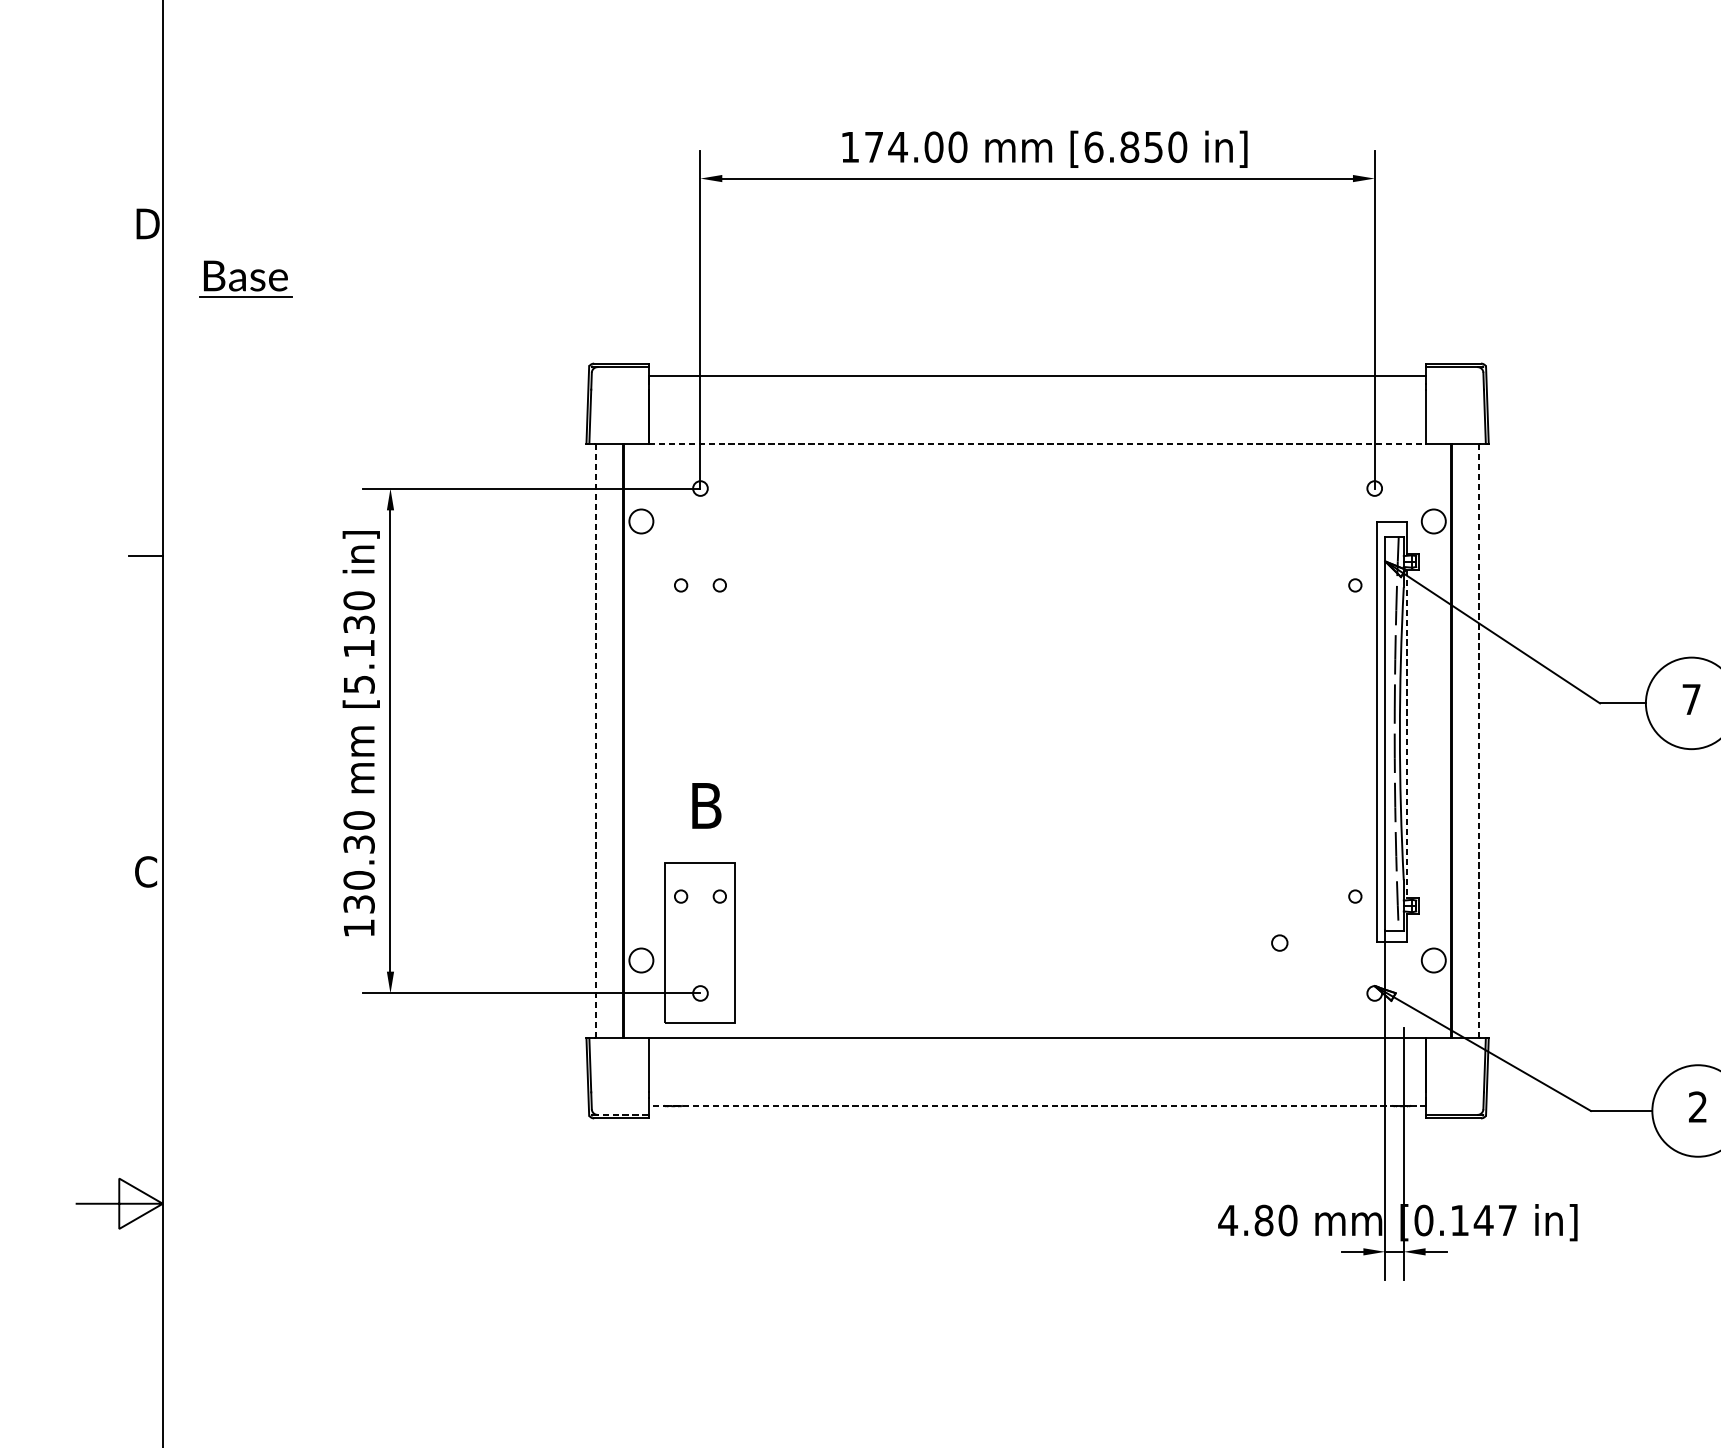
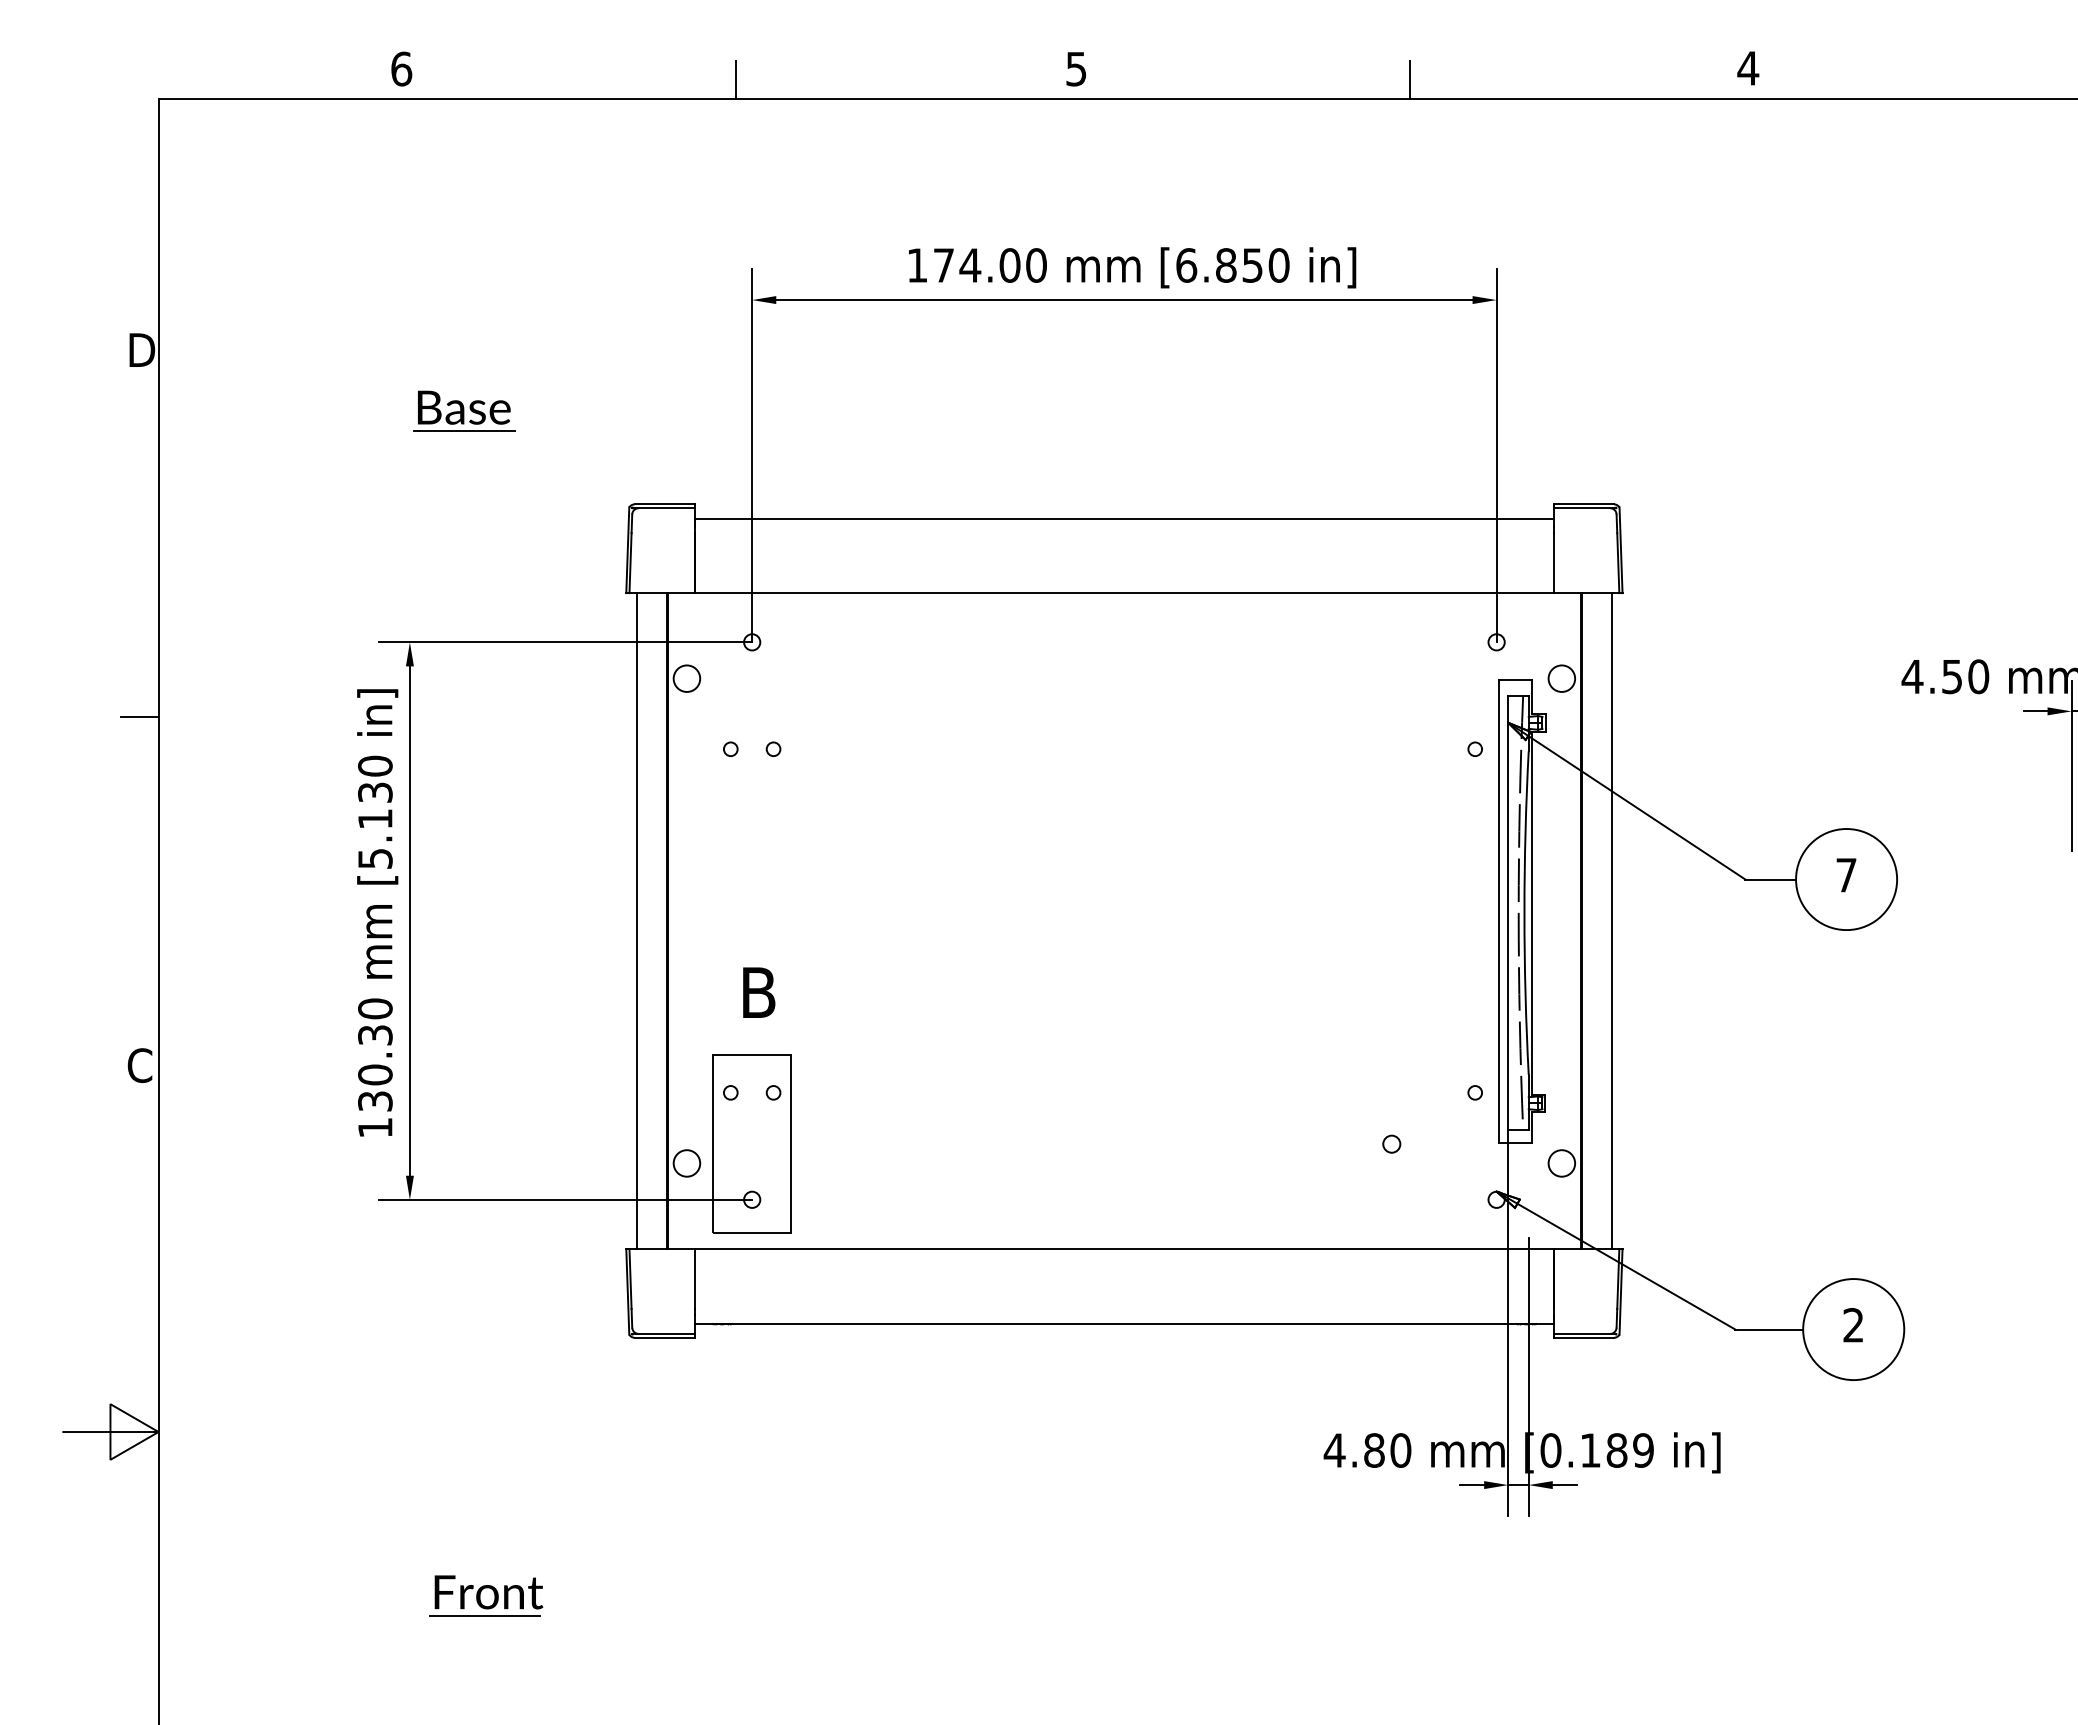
part: (246, 278) -> (464, 410), moved
line: (1037, 444) -> (1124, 593), dashed -> solid
line: (1407, 734) -> (1532, 913), dashed -> solid
line: (595, 741) -> (636, 921), dashed -> solid
line: (1479, 741) -> (1612, 921), dashed -> solid
line: (1036, 1105) -> (1123, 1323), dashed -> solid
line: (622, 1114) -> (666, 1333), dashed -> solid
text: (1495, 1220) -> (1629, 1450), [0.147 -> [0.189
part: (459, 1351) -> (486, 1595), added

